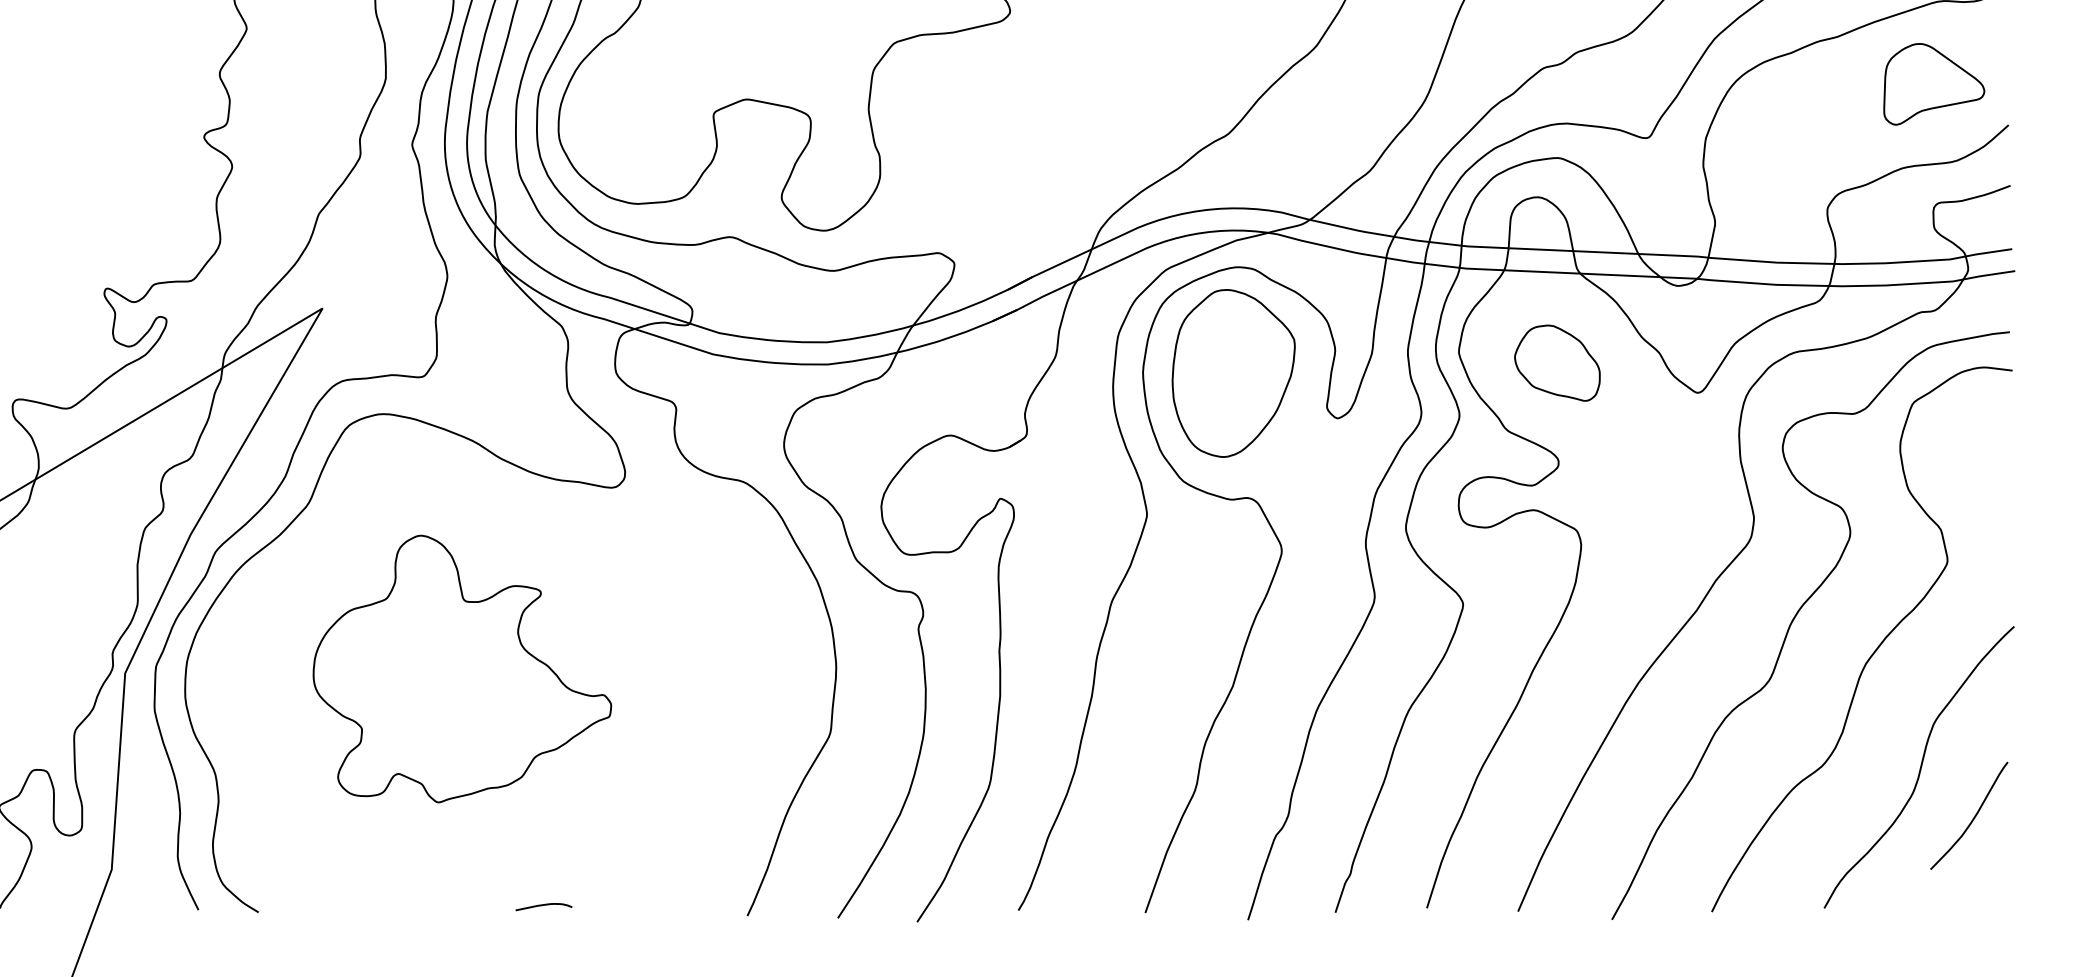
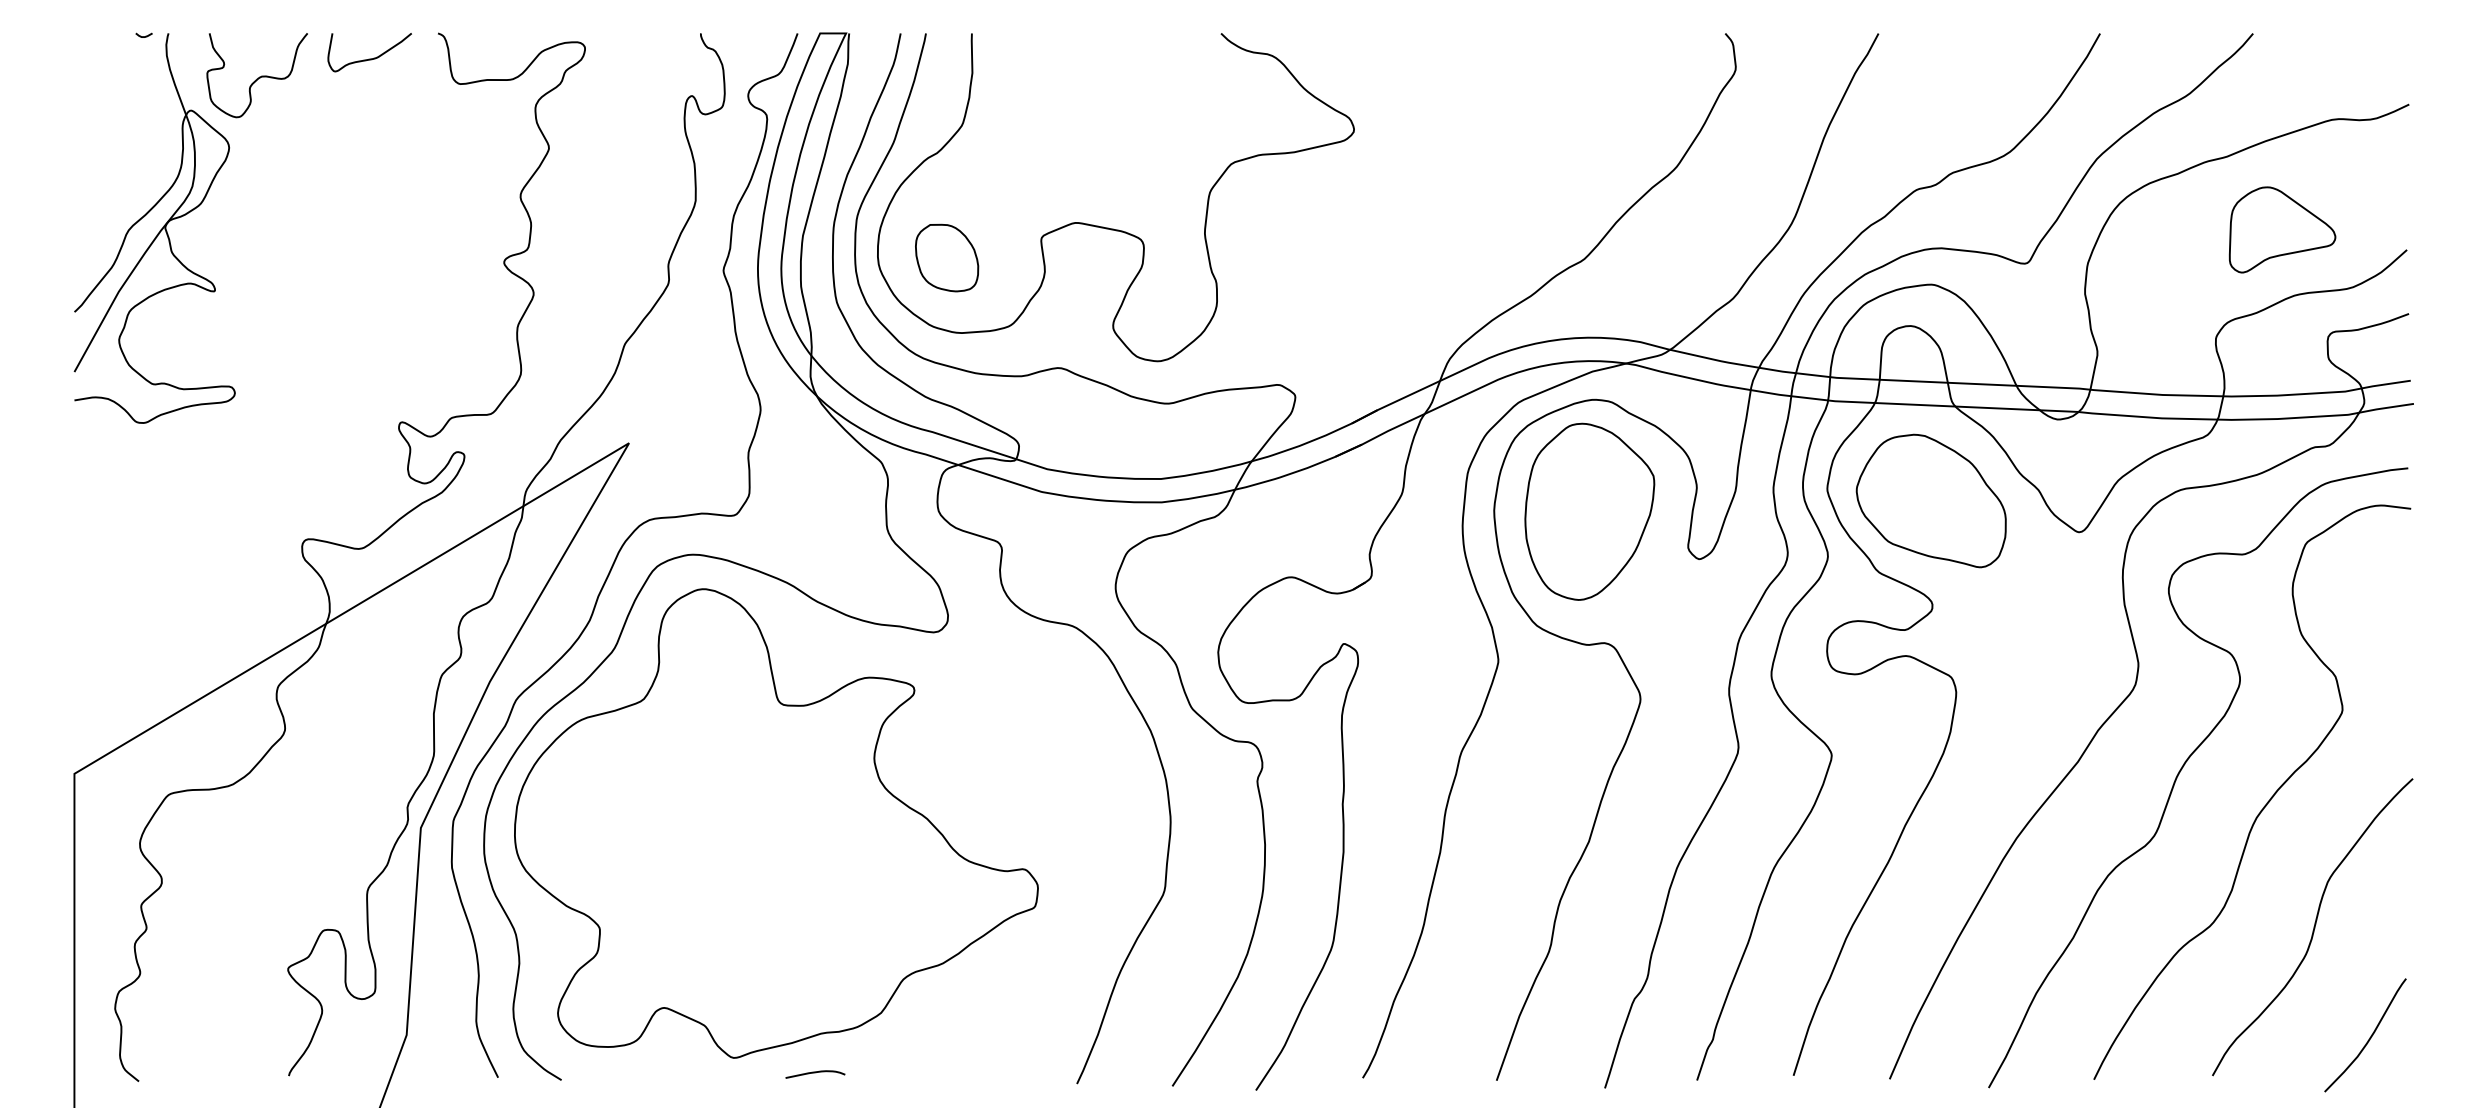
part: (1934, 83) -> (2282, 229), moved
part: (624, 132) -> (947, 257), added
part: (1556, 362) -> (1930, 500), size x1.67
part: (462, 669) -> (776, 823), size x1.67
curve: (1973, 817) -> (2369, 1037), moved
curve: (544, 906) -> (815, 1073), moved

